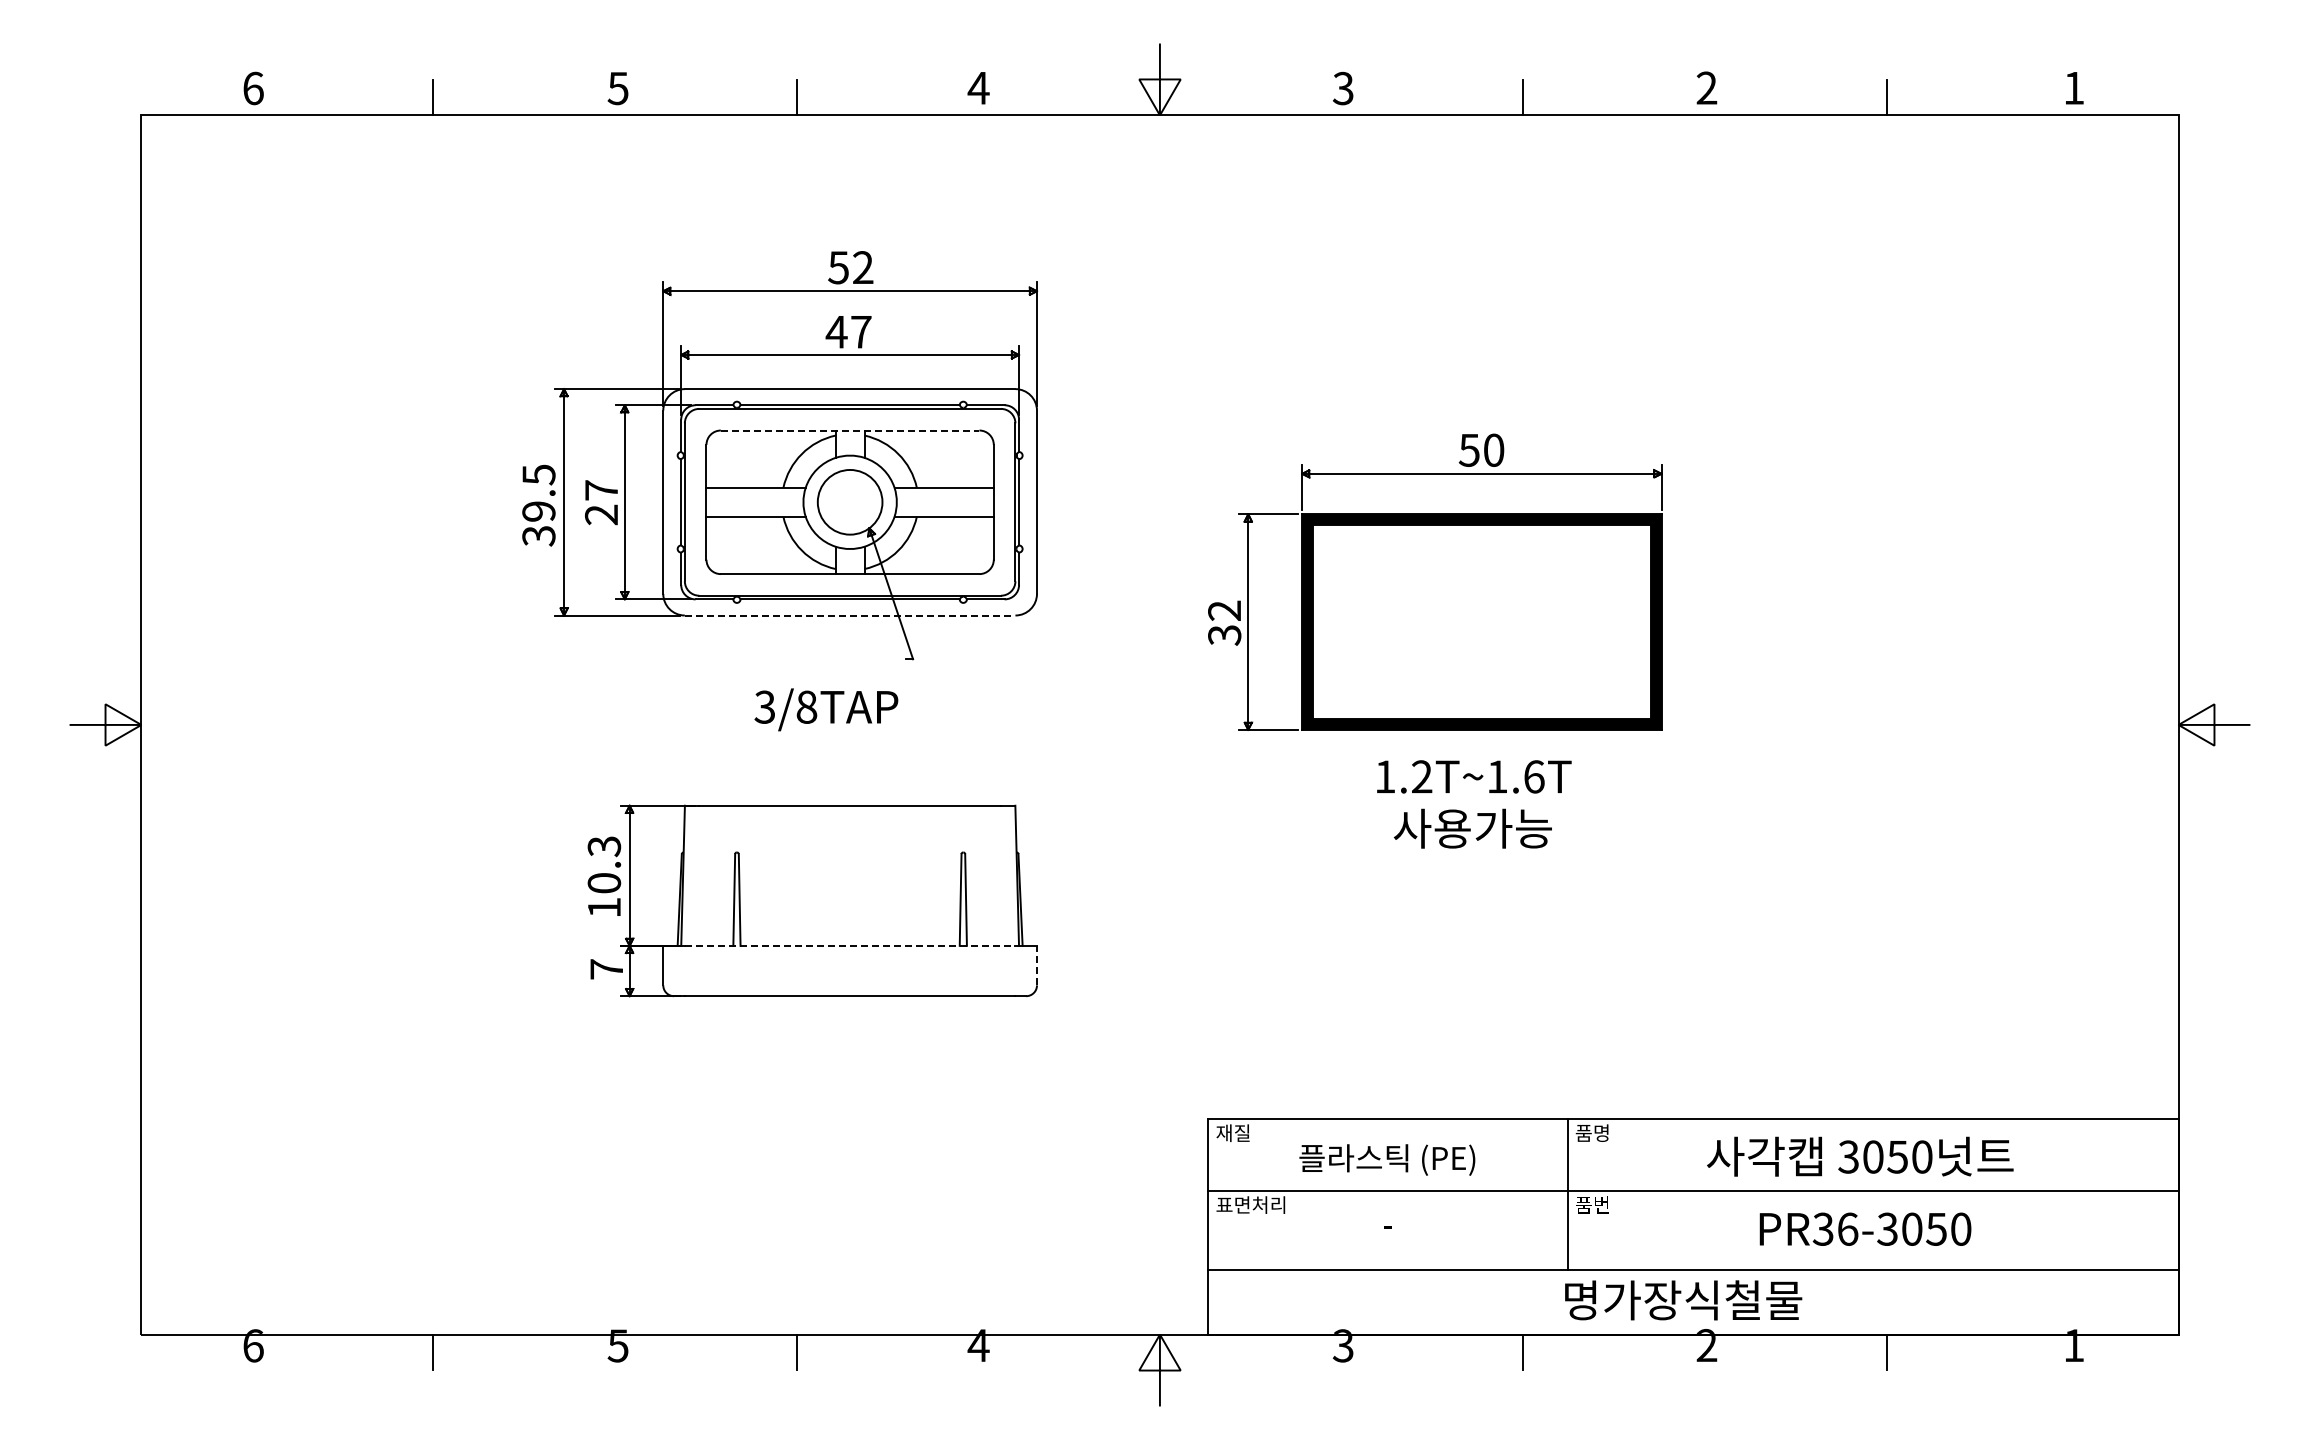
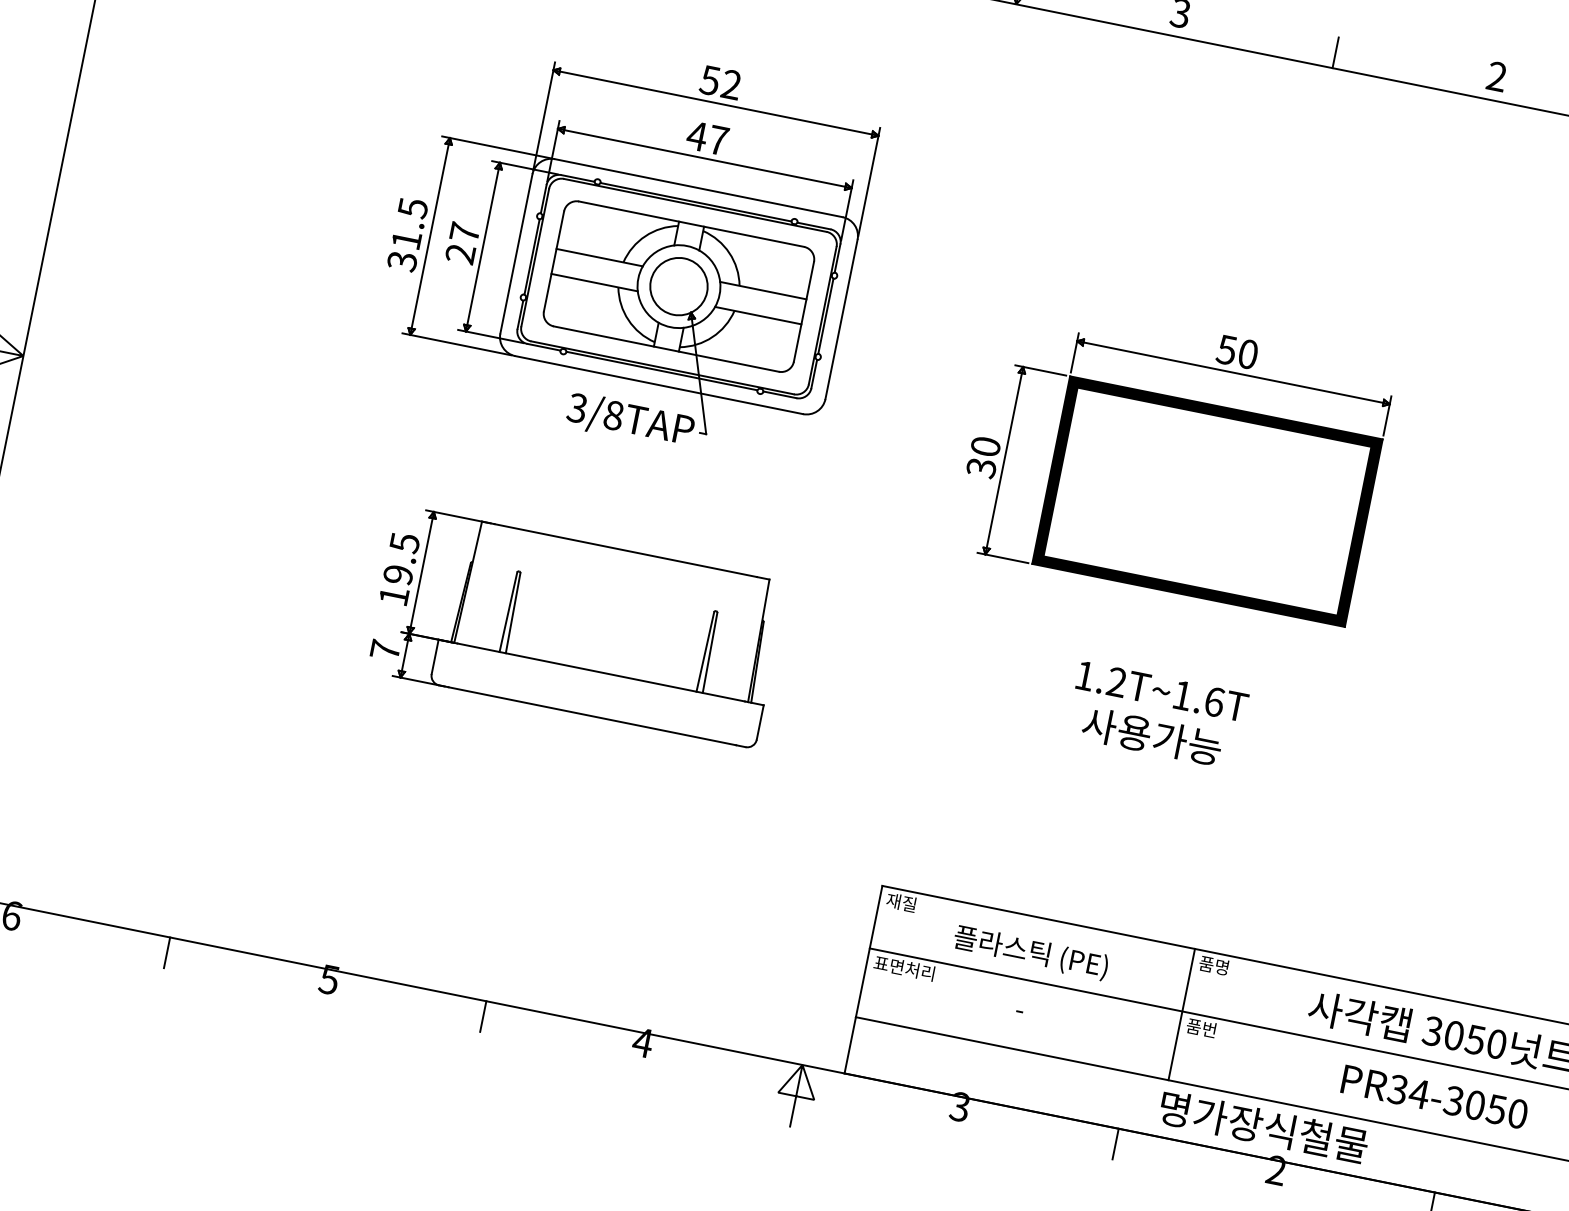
line: (850, 430) -> (691, 224), dashed -> solid
text: (538, 511) -> (406, 239), 39.5 -> 31.5
text: (1224, 610) -> (985, 446), 32 -> 30
line: (850, 615) -> (659, 385), dashed -> solid
text: (826, 709) -> (630, 420), moved
text: (1474, 804) -> (1157, 715), moved
text: (604, 864) -> (401, 558), 10.3 -> 19.5
line: (850, 945) -> (601, 672), dashed -> solid
line: (1036, 965) -> (759, 722), dashed -> solid
text: (1847, 1228) -> (1419, 1093), PR36-3050 -> PR34-3050

